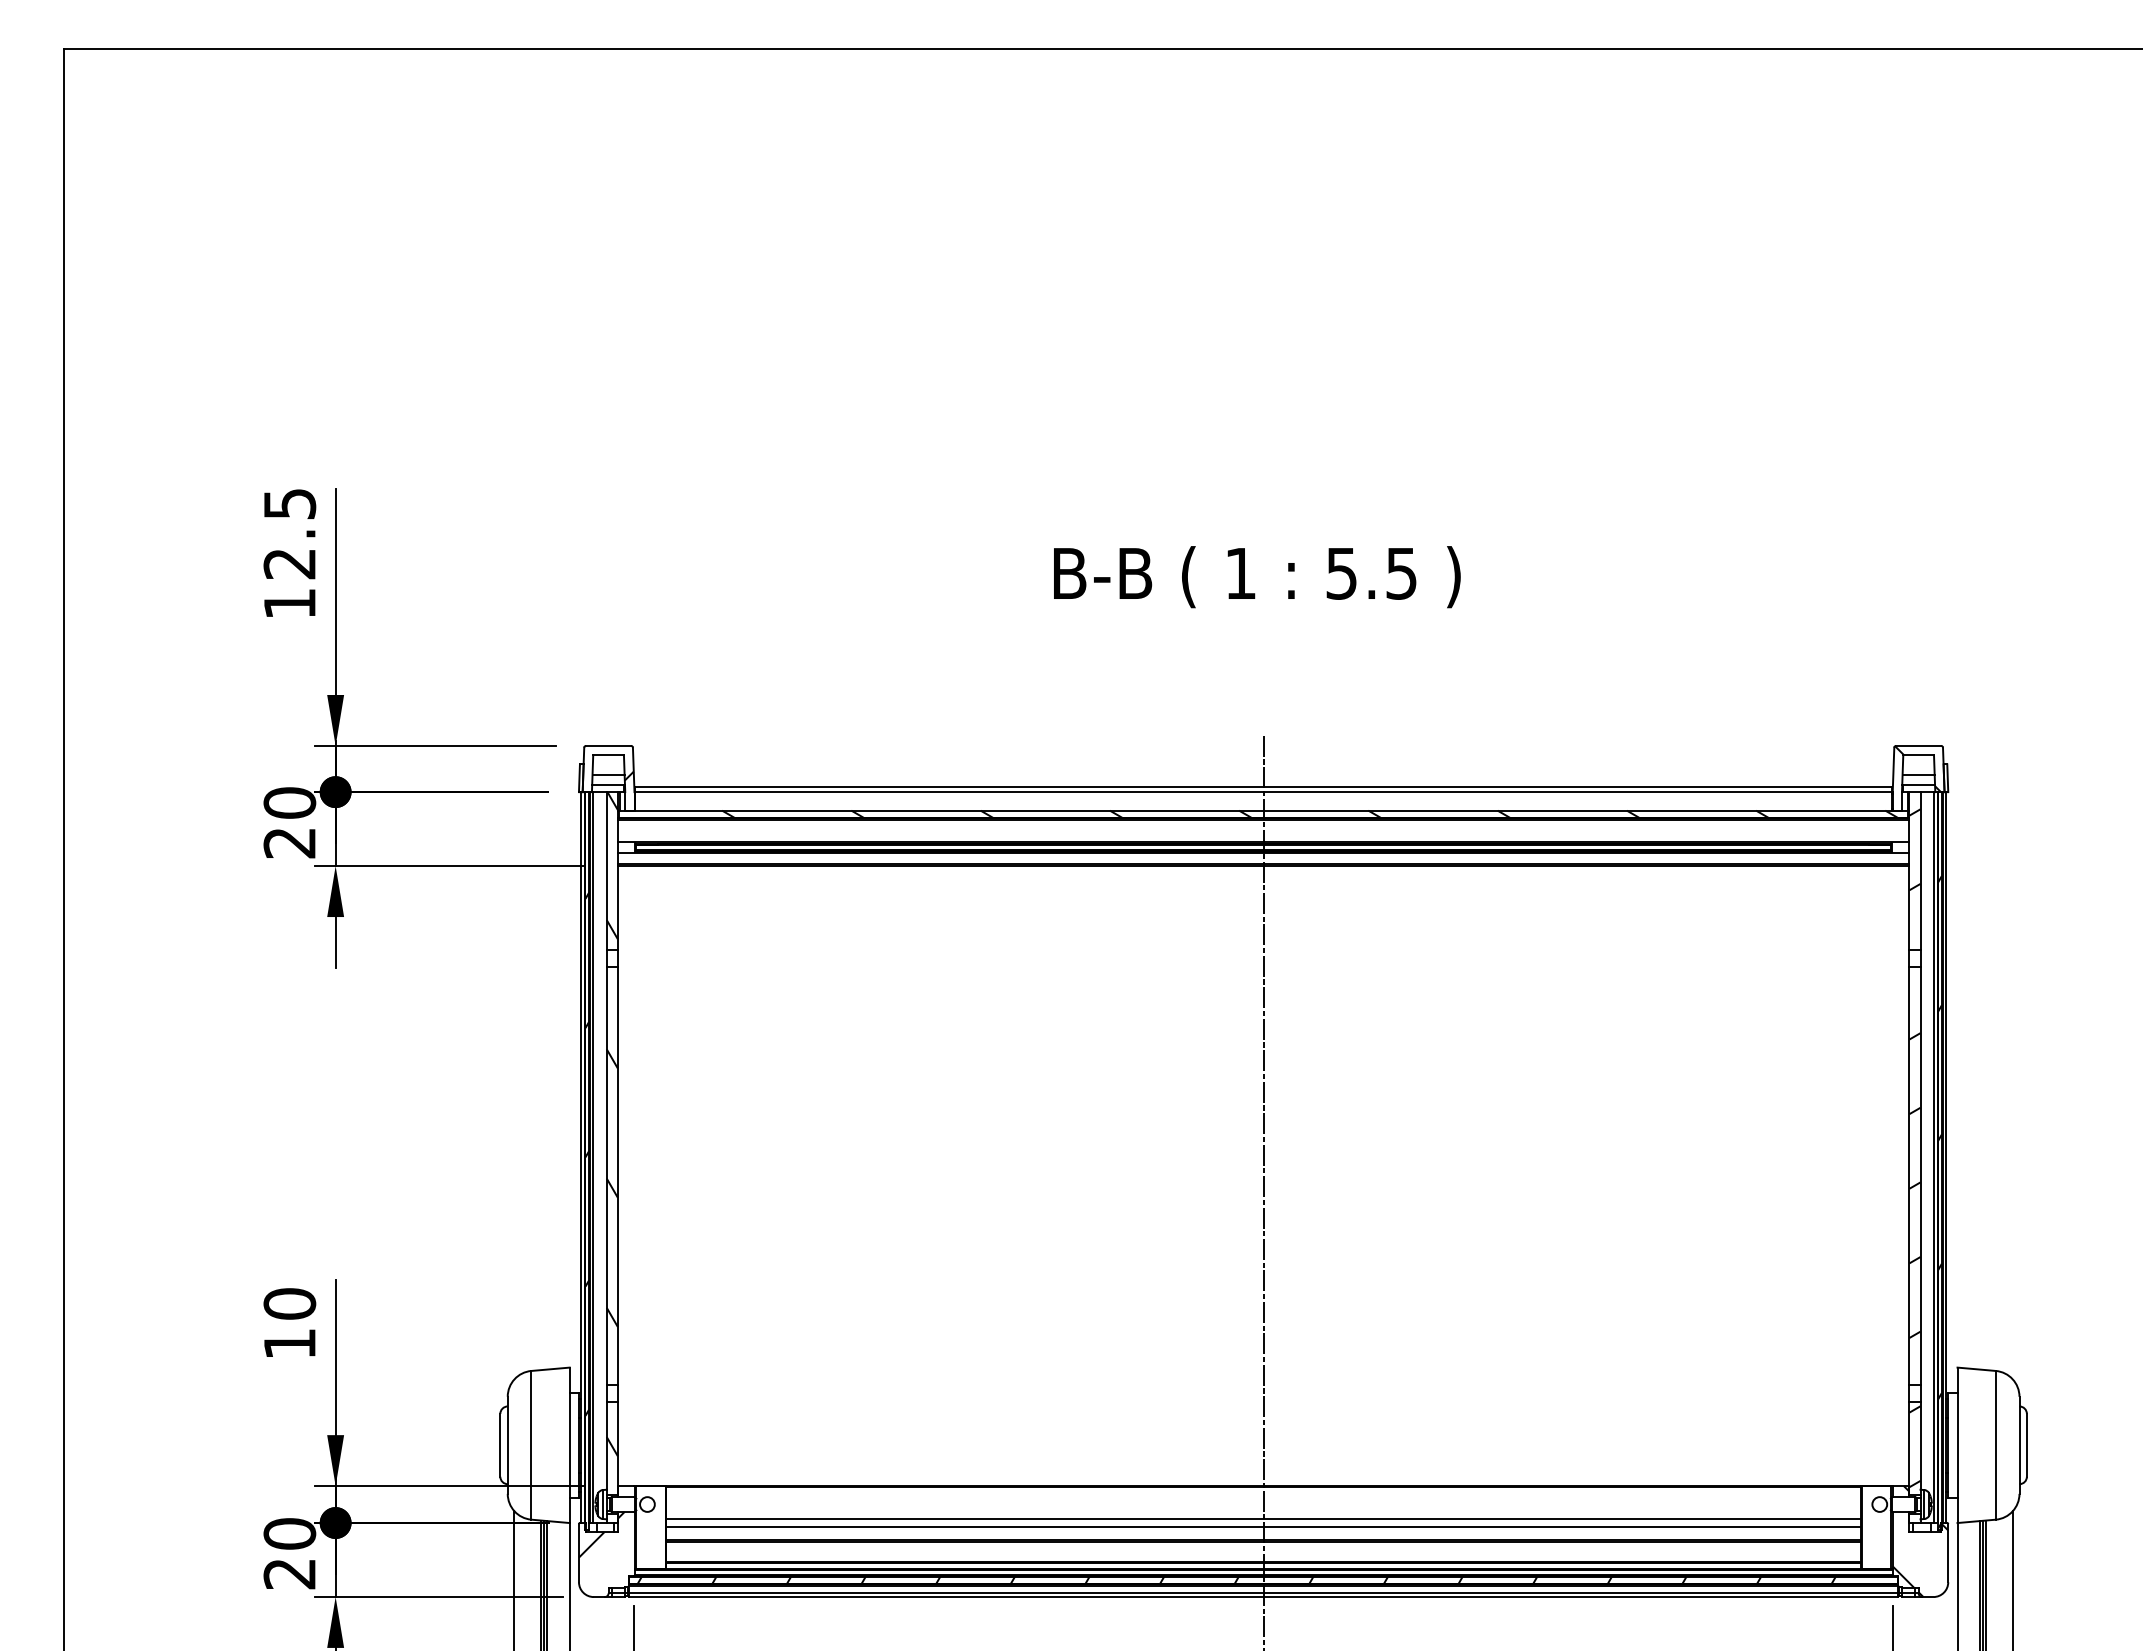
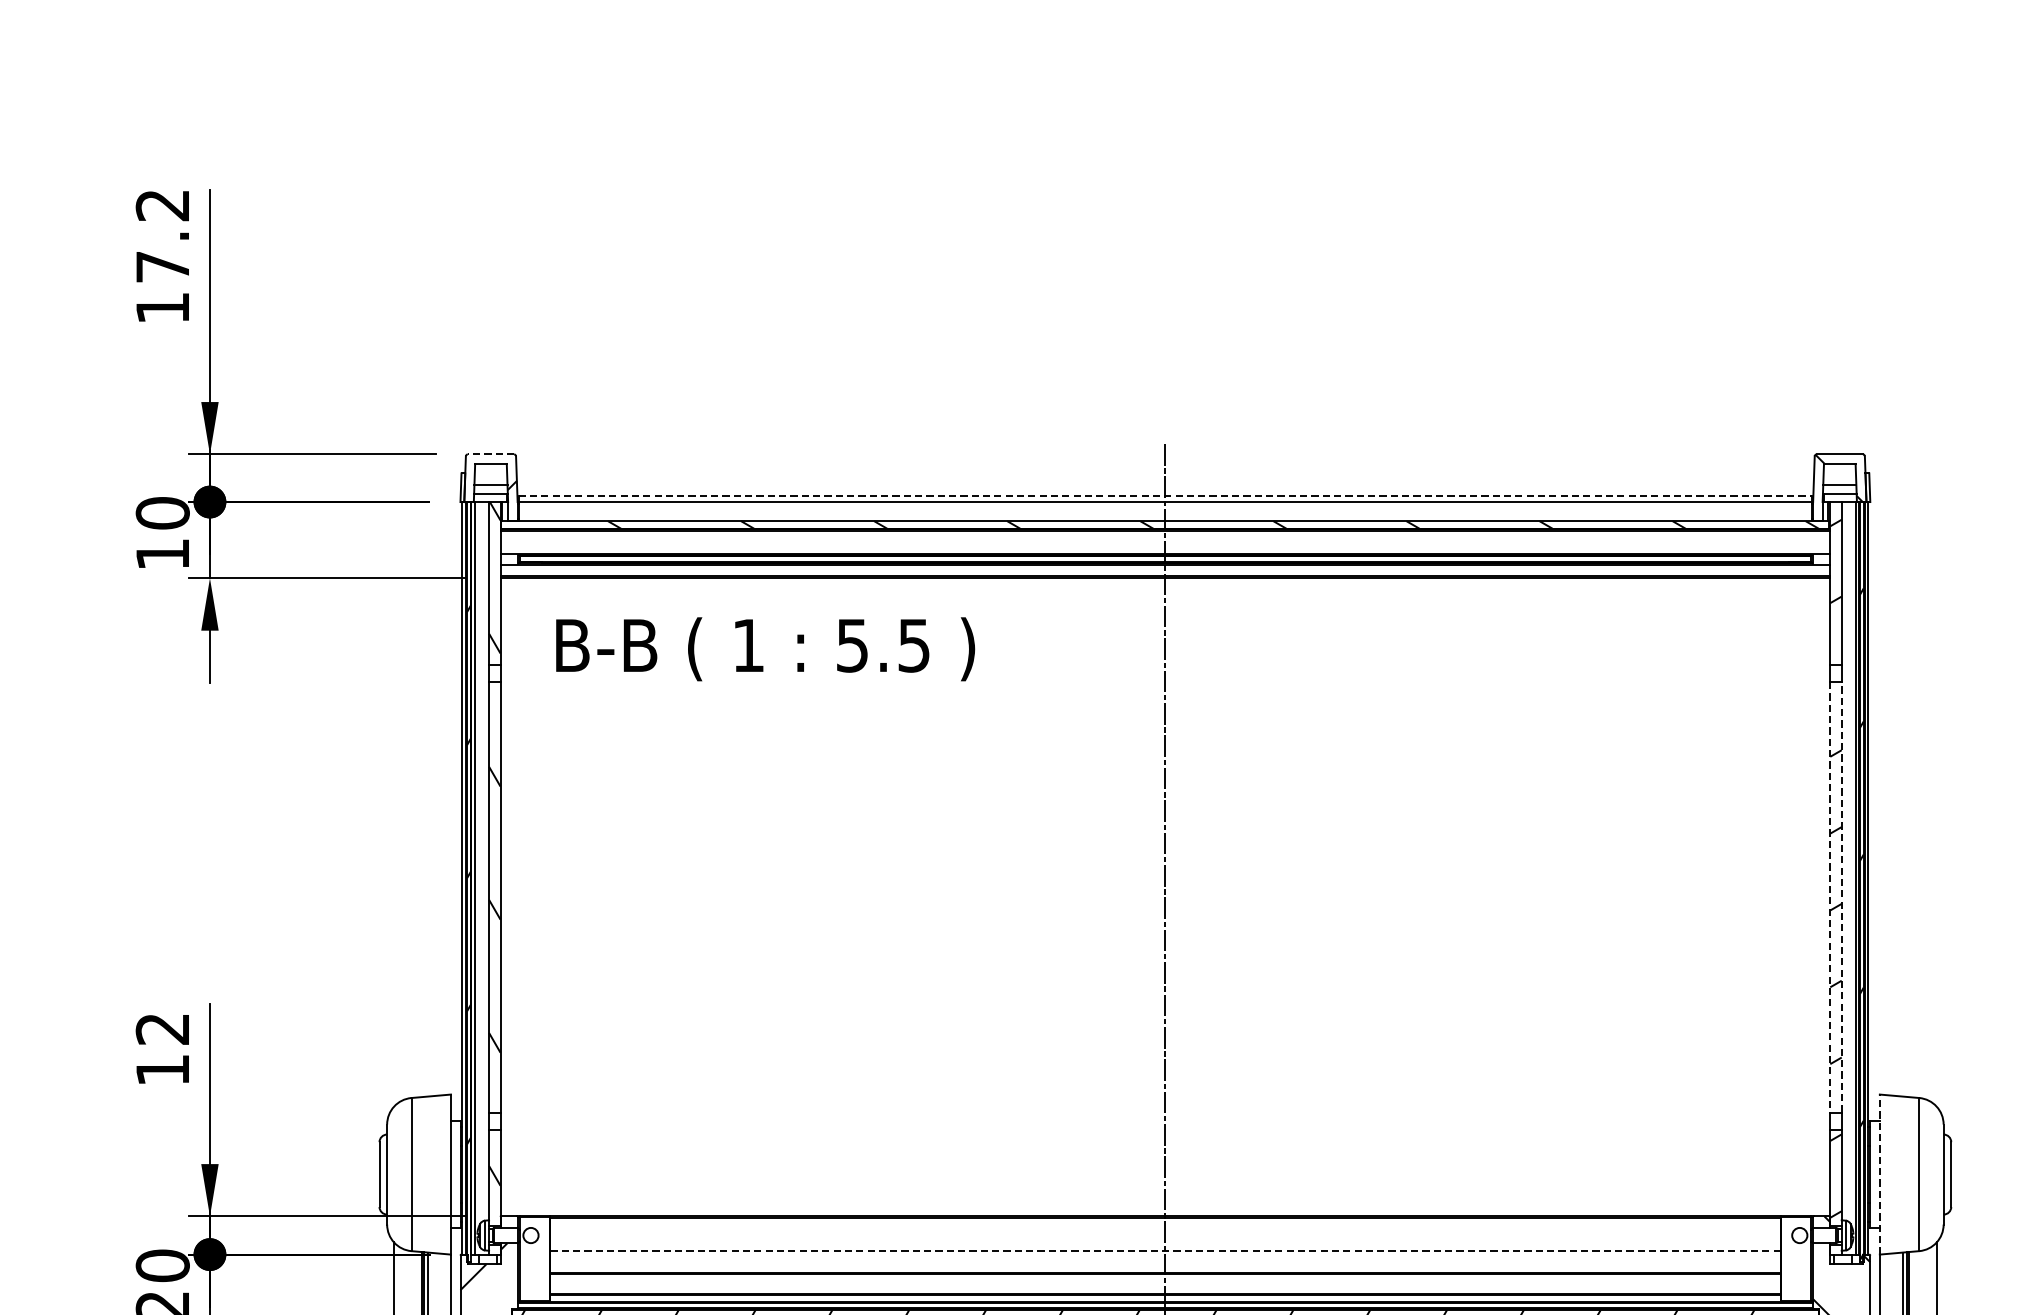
text: (289, 534) -> (162, 236), 12.5 -> 17.2
text: (1257, 577) -> (765, 649), moved
line: (608, 745) -> (490, 454), solid -> dashed
line: (1264, 786) -> (1166, 496), solid -> dashed
text: (289, 843) -> (162, 554), 20 -> 10
line: (1920, 1175) -> (1841, 896), solid -> dashed
line: (1909, 1176) -> (1830, 897), solid -> dashed
text: (289, 1303) -> (162, 1028), 10 -> 12
line: (1957, 1445) -> (1879, 1174), solid -> dashed
line: (1263, 1519) -> (1165, 1250), solid -> dashed
line: (1263, 1526) -> (1165, 1258), removed

